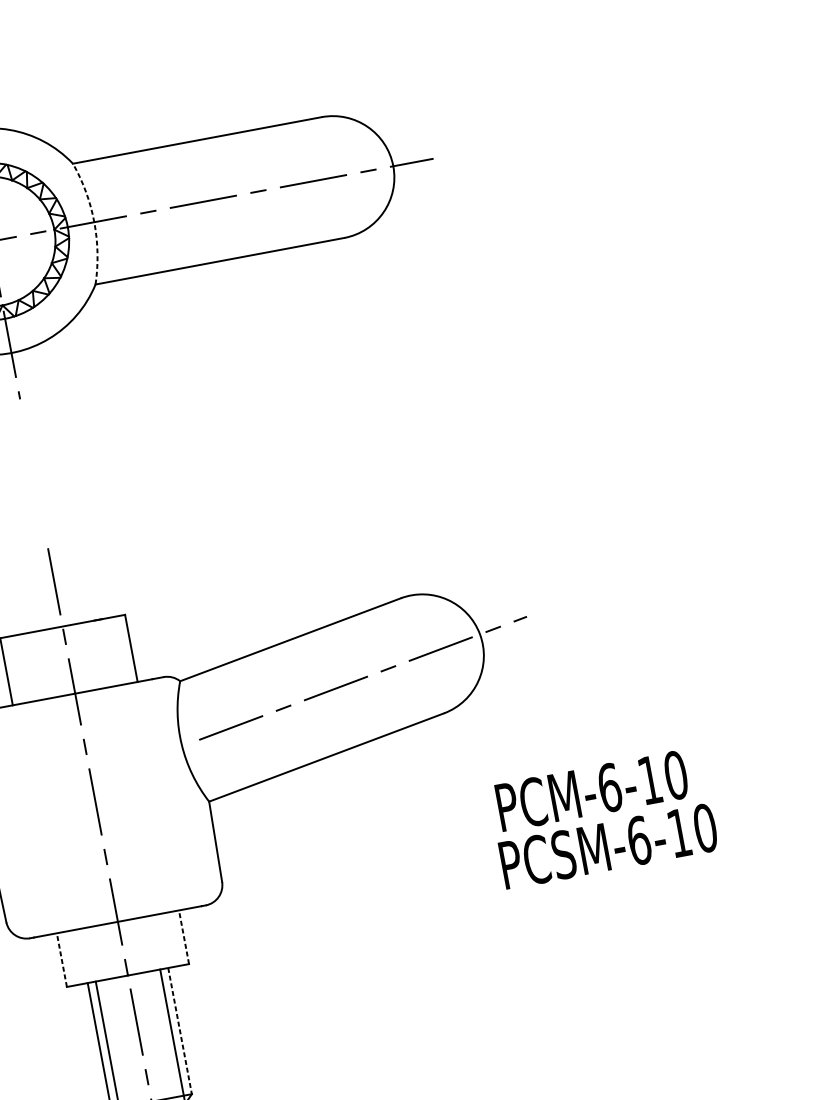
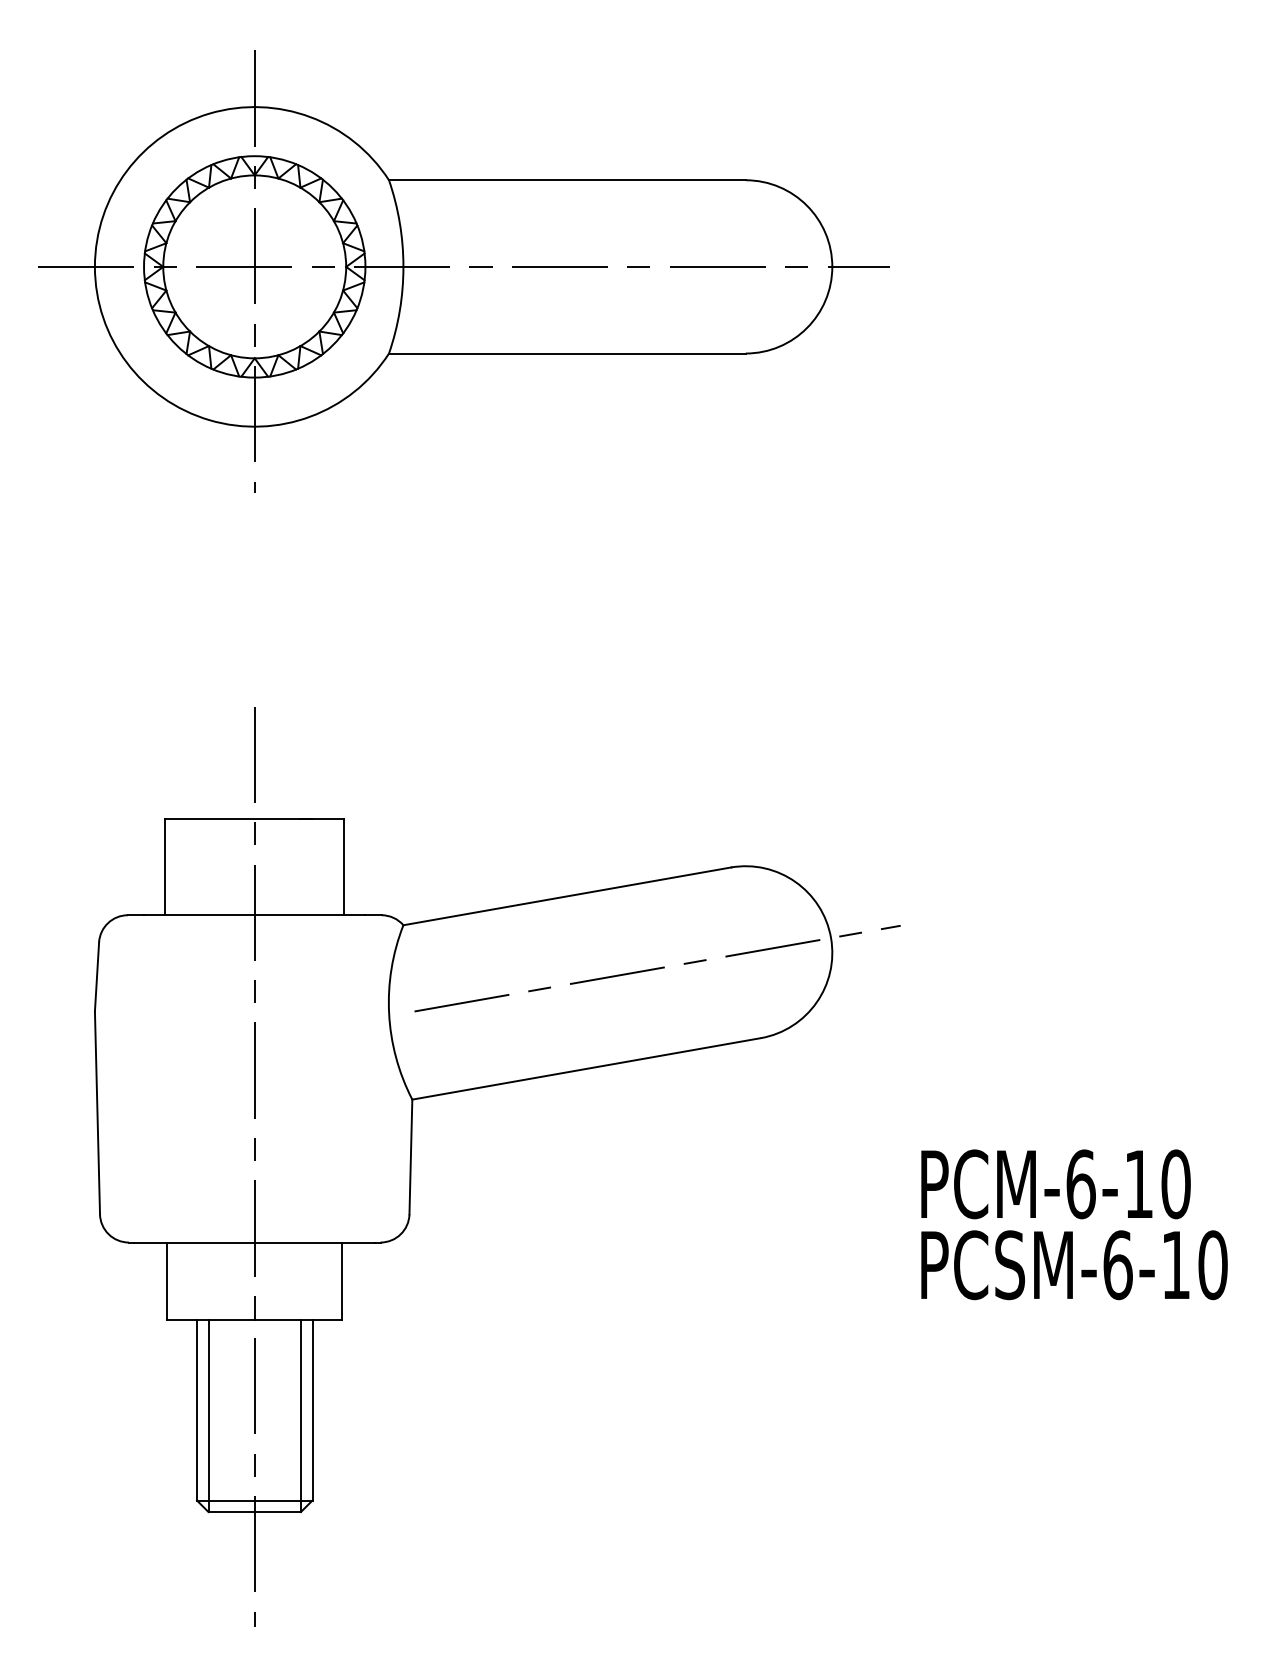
arc: (94, 221) -> (403, 266), dashed -> solid
text: (591, 791) -> (1055, 1184), moved
text: (608, 846) -> (1074, 1265), moved
line: (184, 937) -> (342, 1281), dashed -> solid
line: (62, 960) -> (167, 1281), dashed -> solid
line: (180, 1031) -> (312, 1410), dashed -> solid

